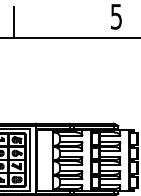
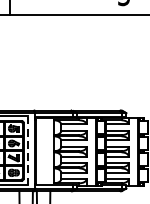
line: (30, 159) -> (28, 150), solid -> dashed

